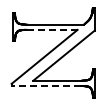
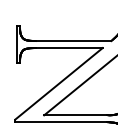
line: (51, 29) -> (68, 47), dashed -> solid
line: (46, 85) -> (61, 121), dashed -> solid

